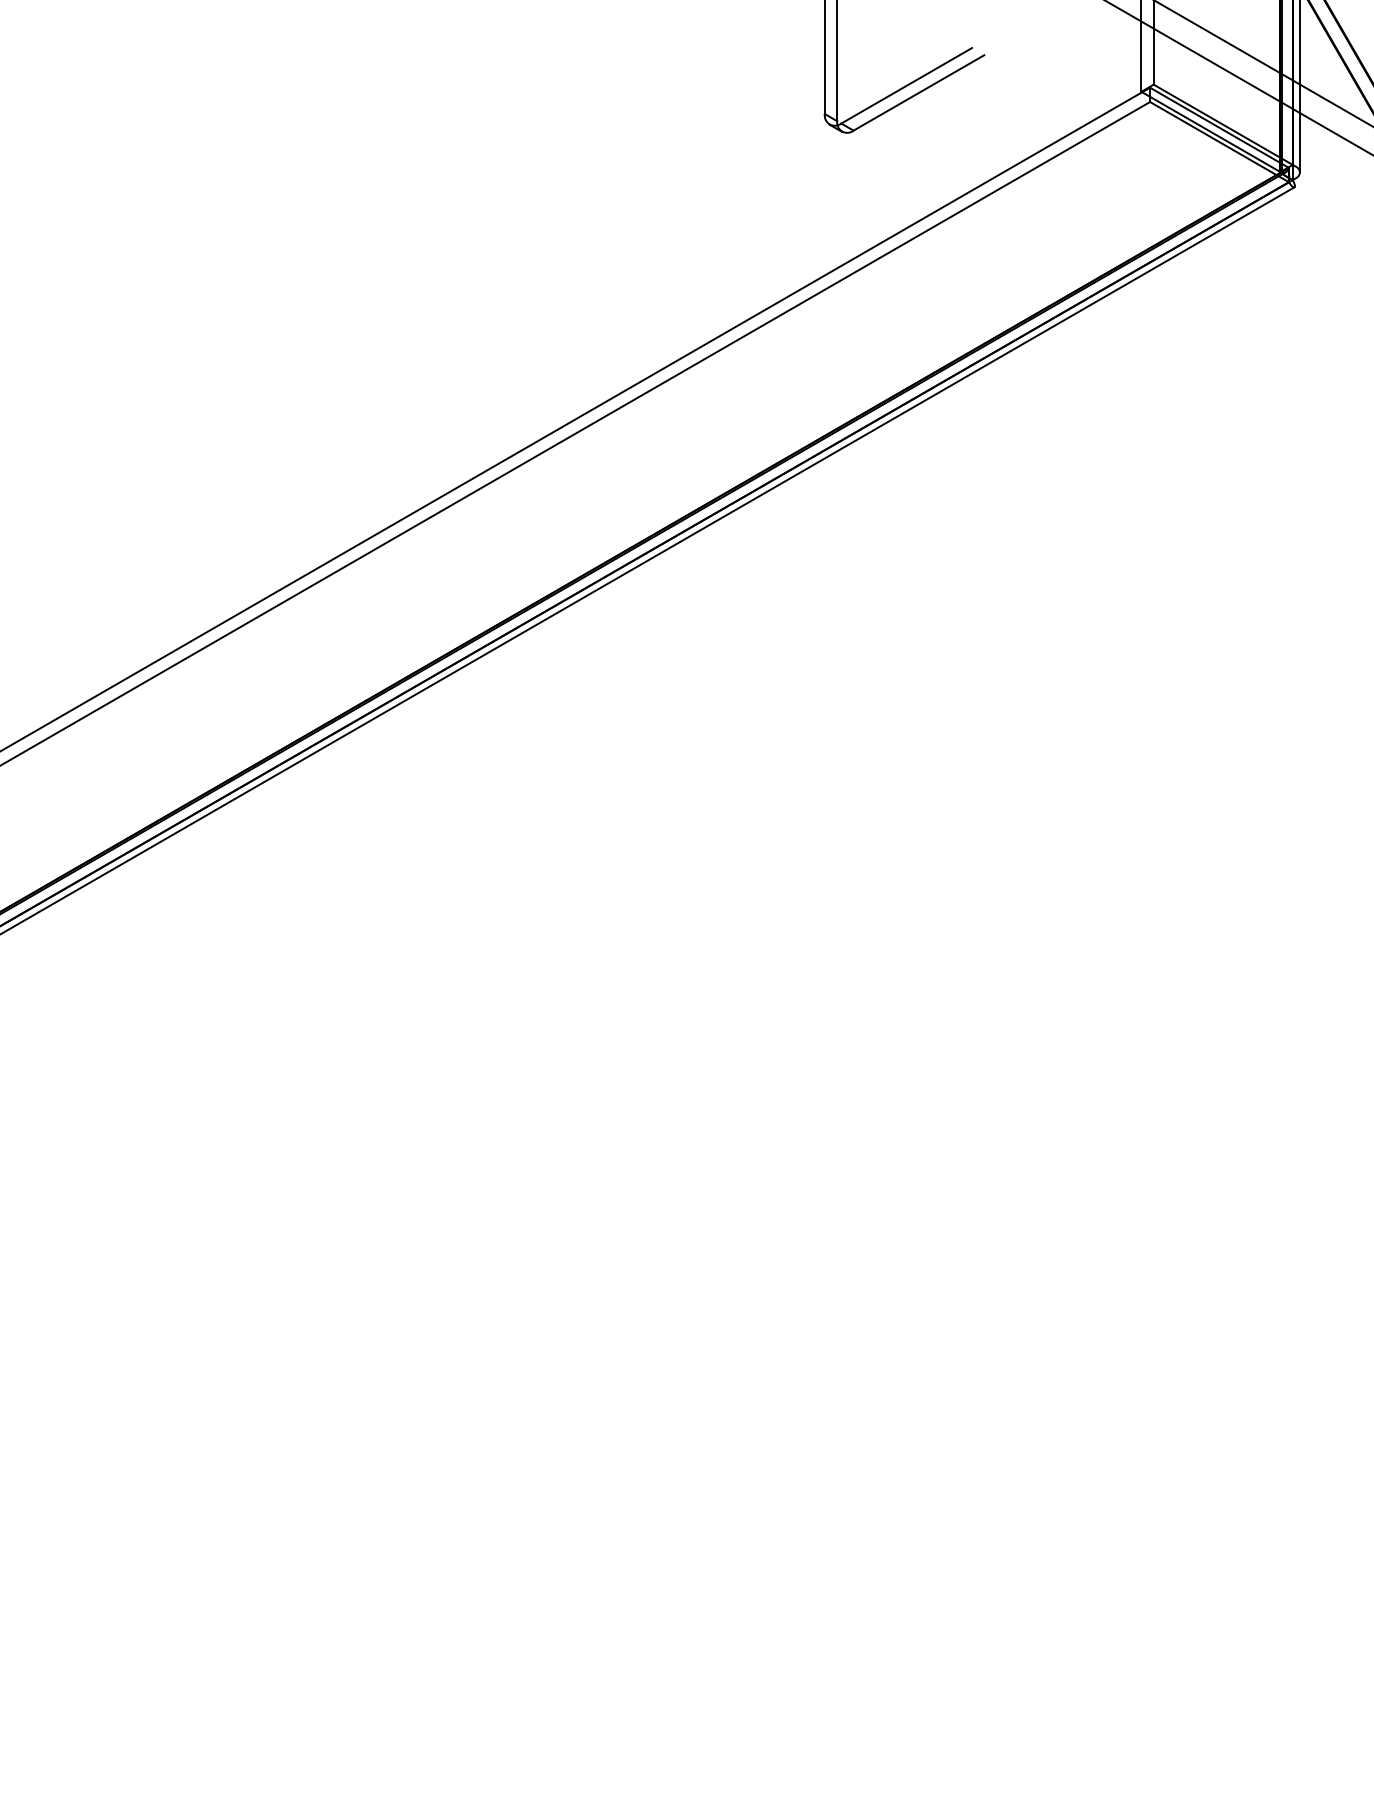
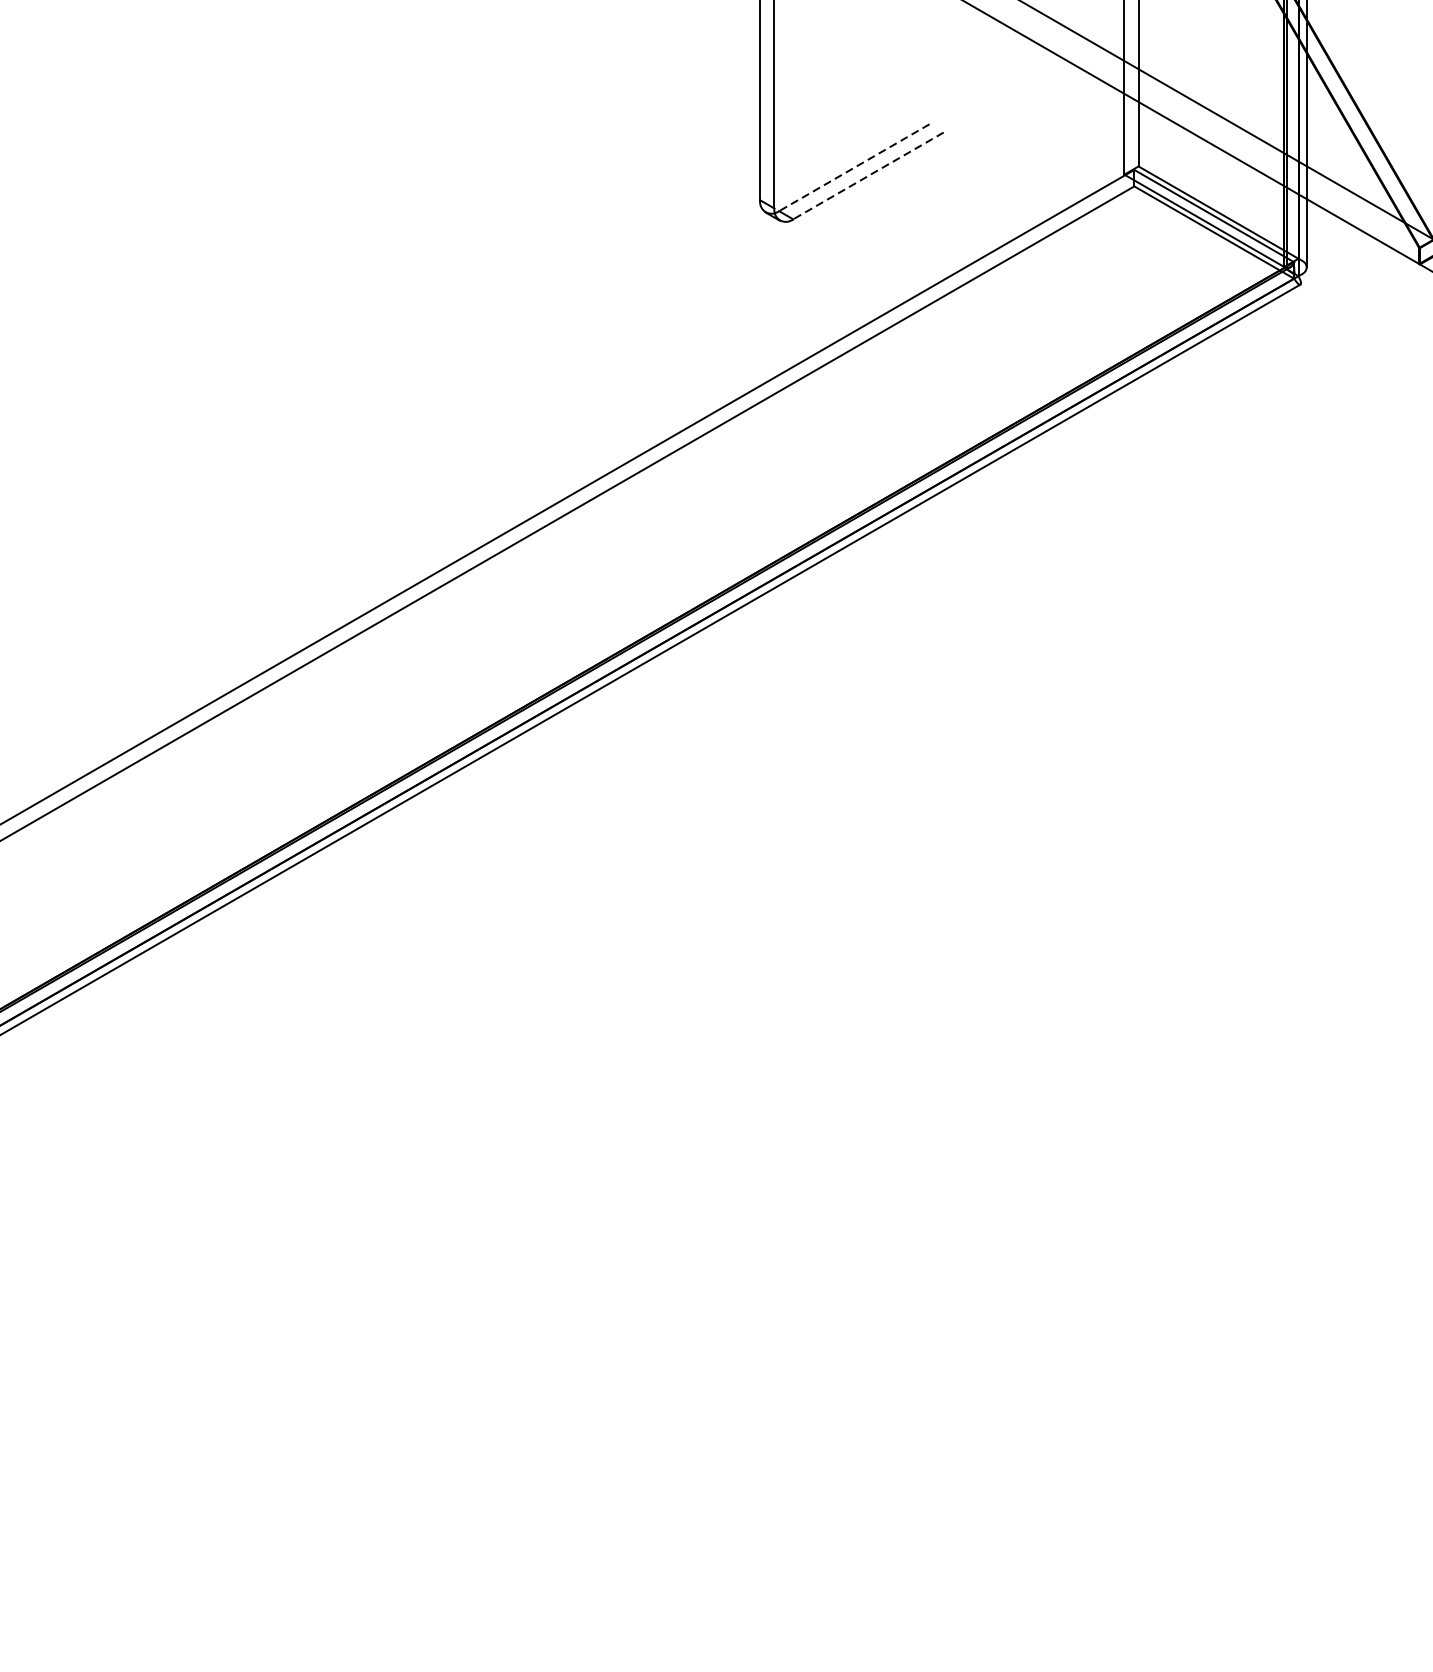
line: (906, 86) -> (854, 168), solid -> dashed
line: (918, 93) -> (867, 176), solid -> dashed

